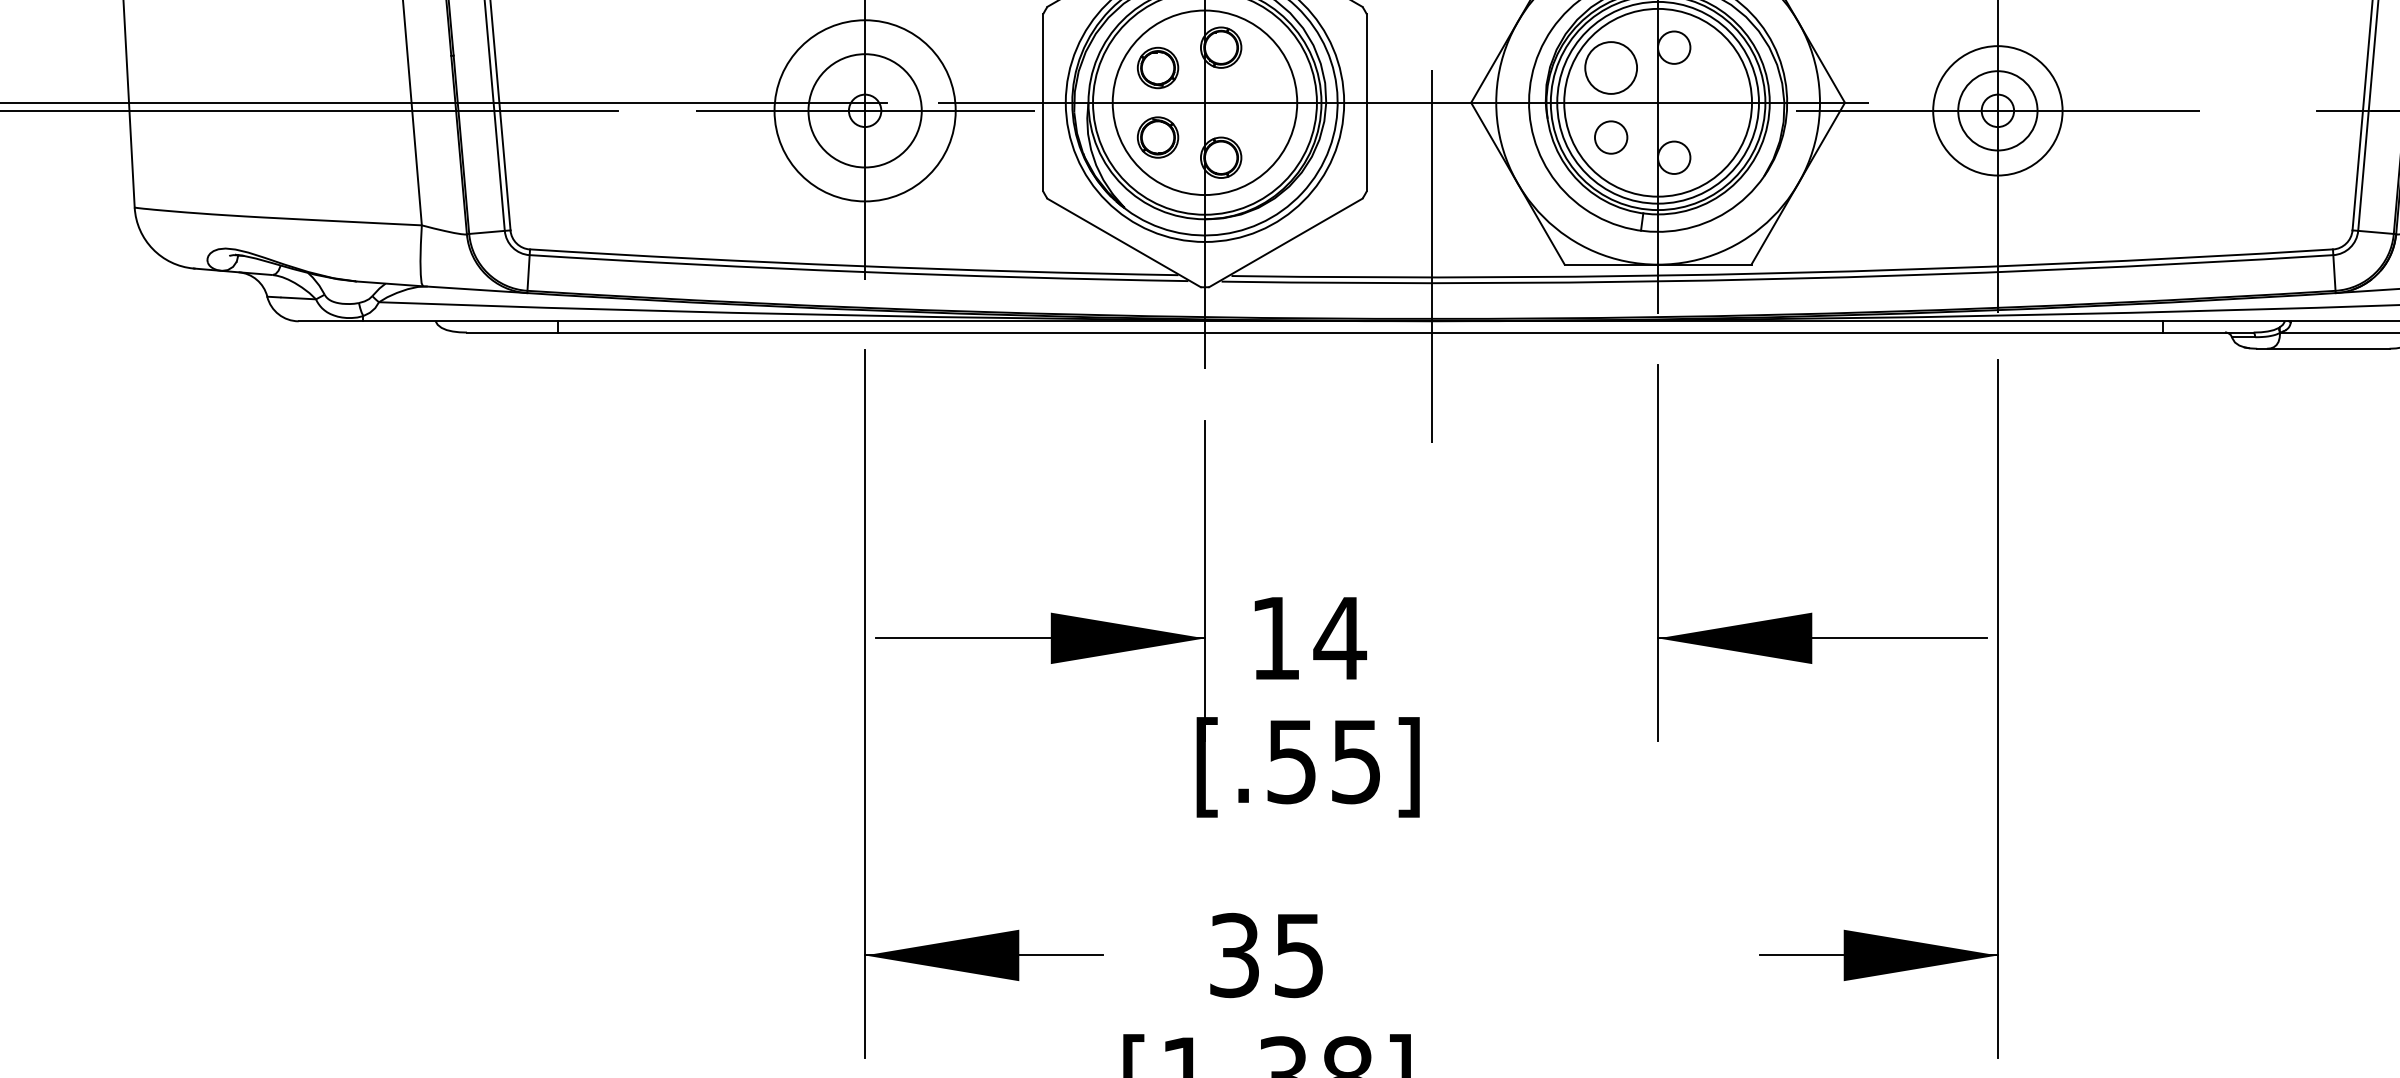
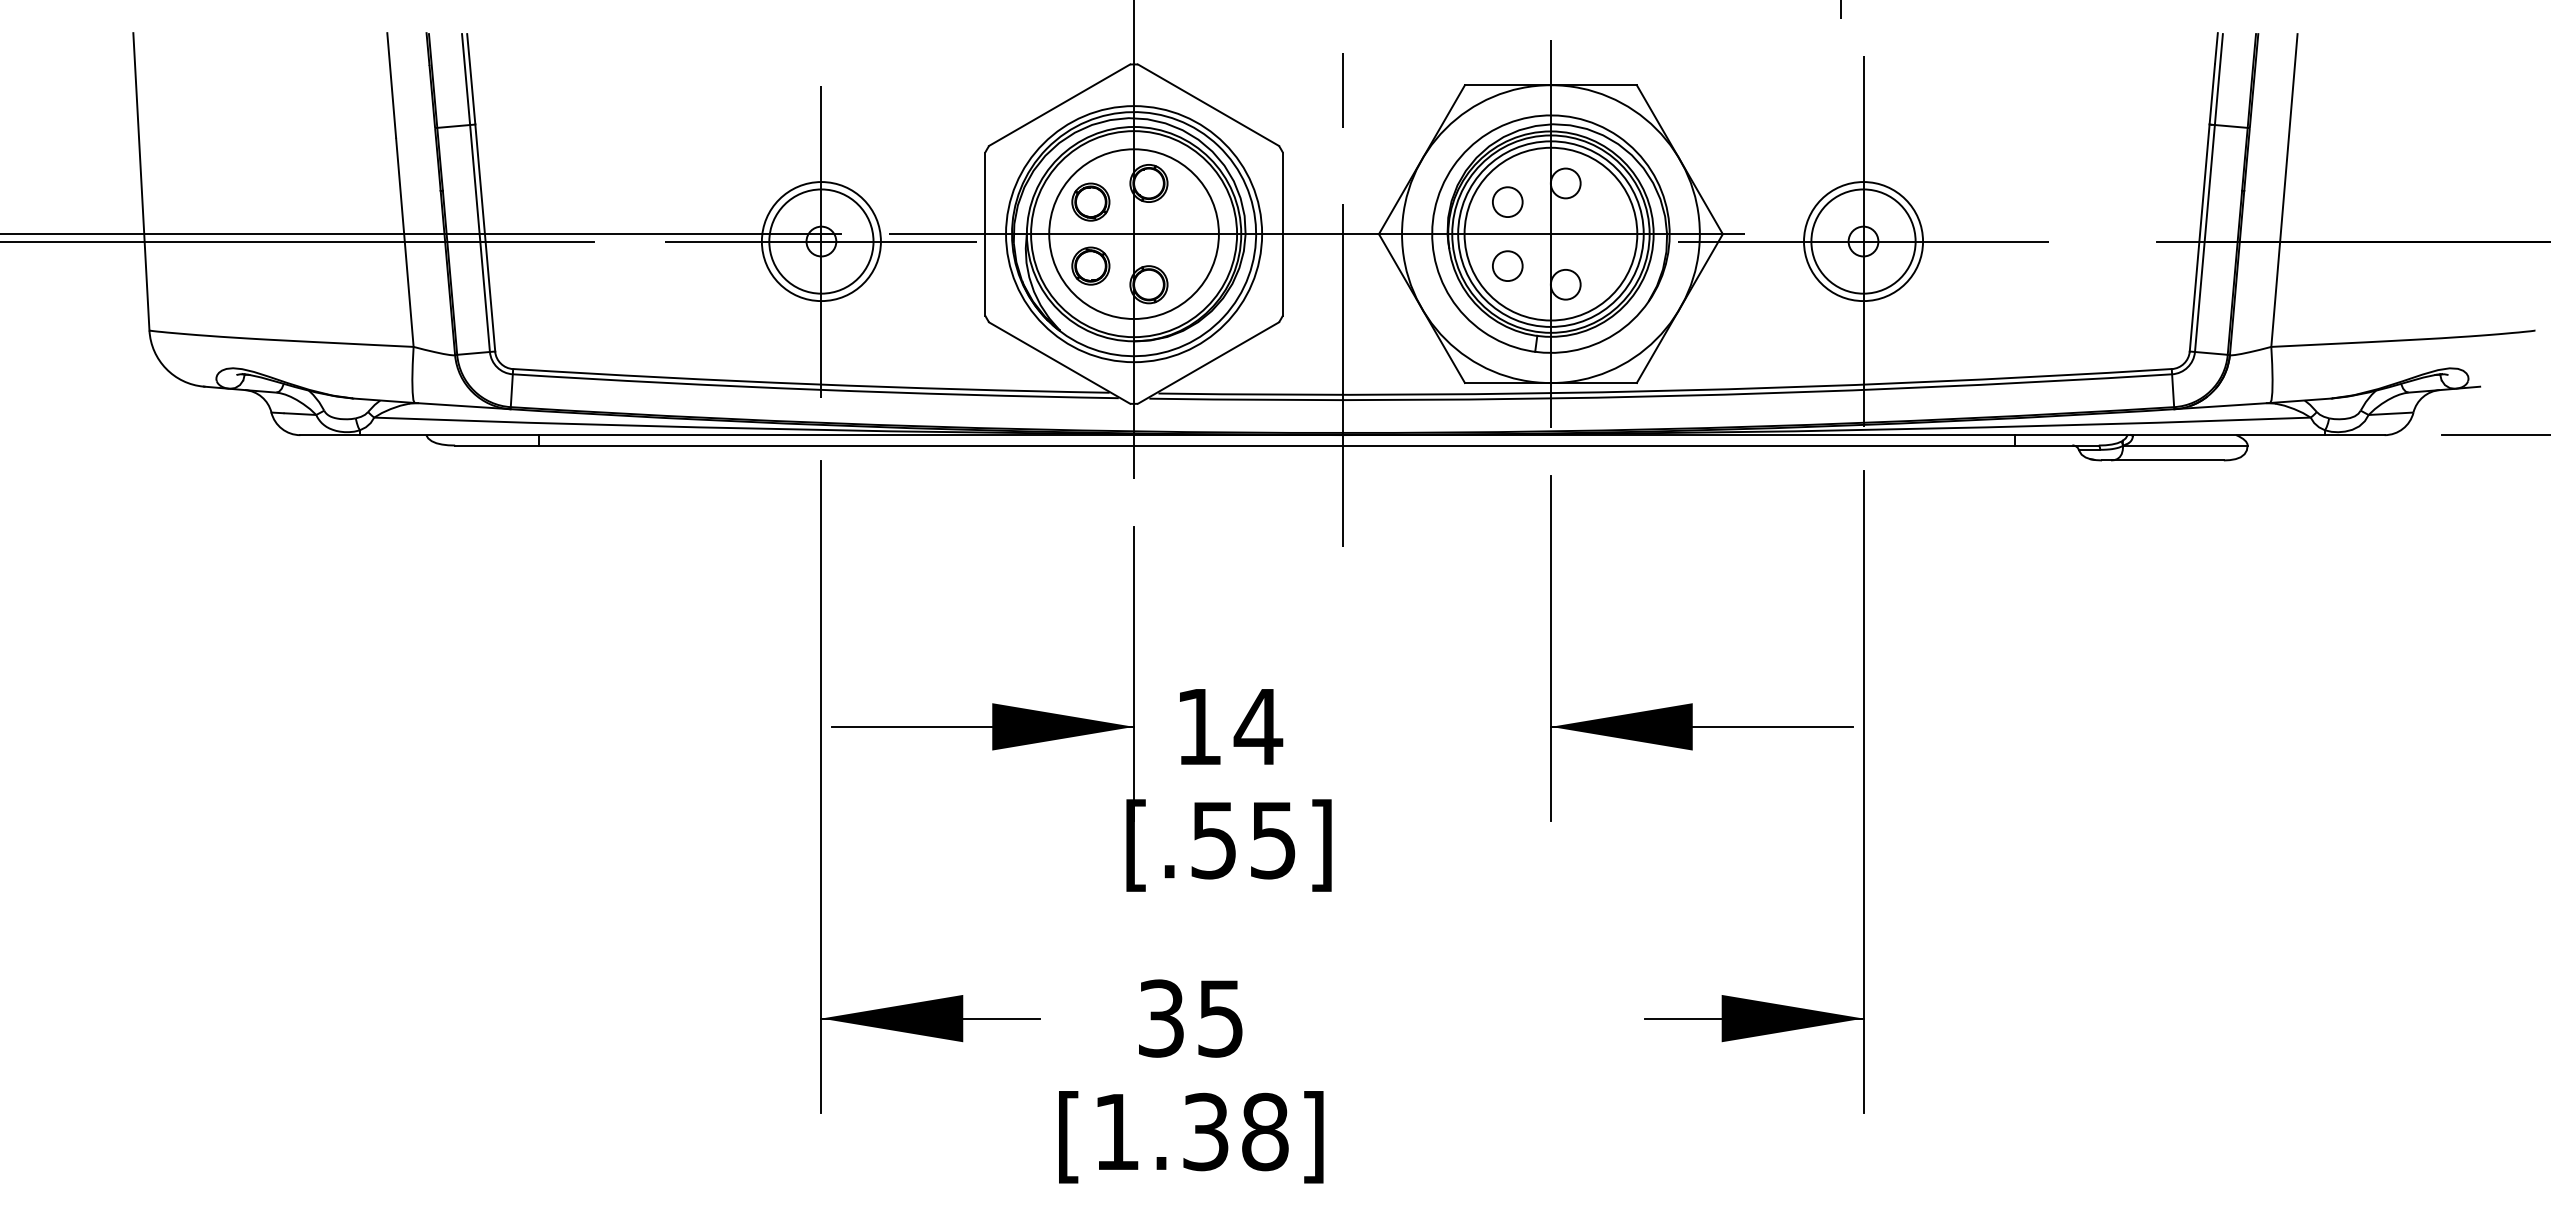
circle: (1610, 68) -> (1507, 202), size x0.62
circle: (864, 110) -> (820, 241), size x0.71
circle: (1997, 110) -> (1863, 241), size x1.43

